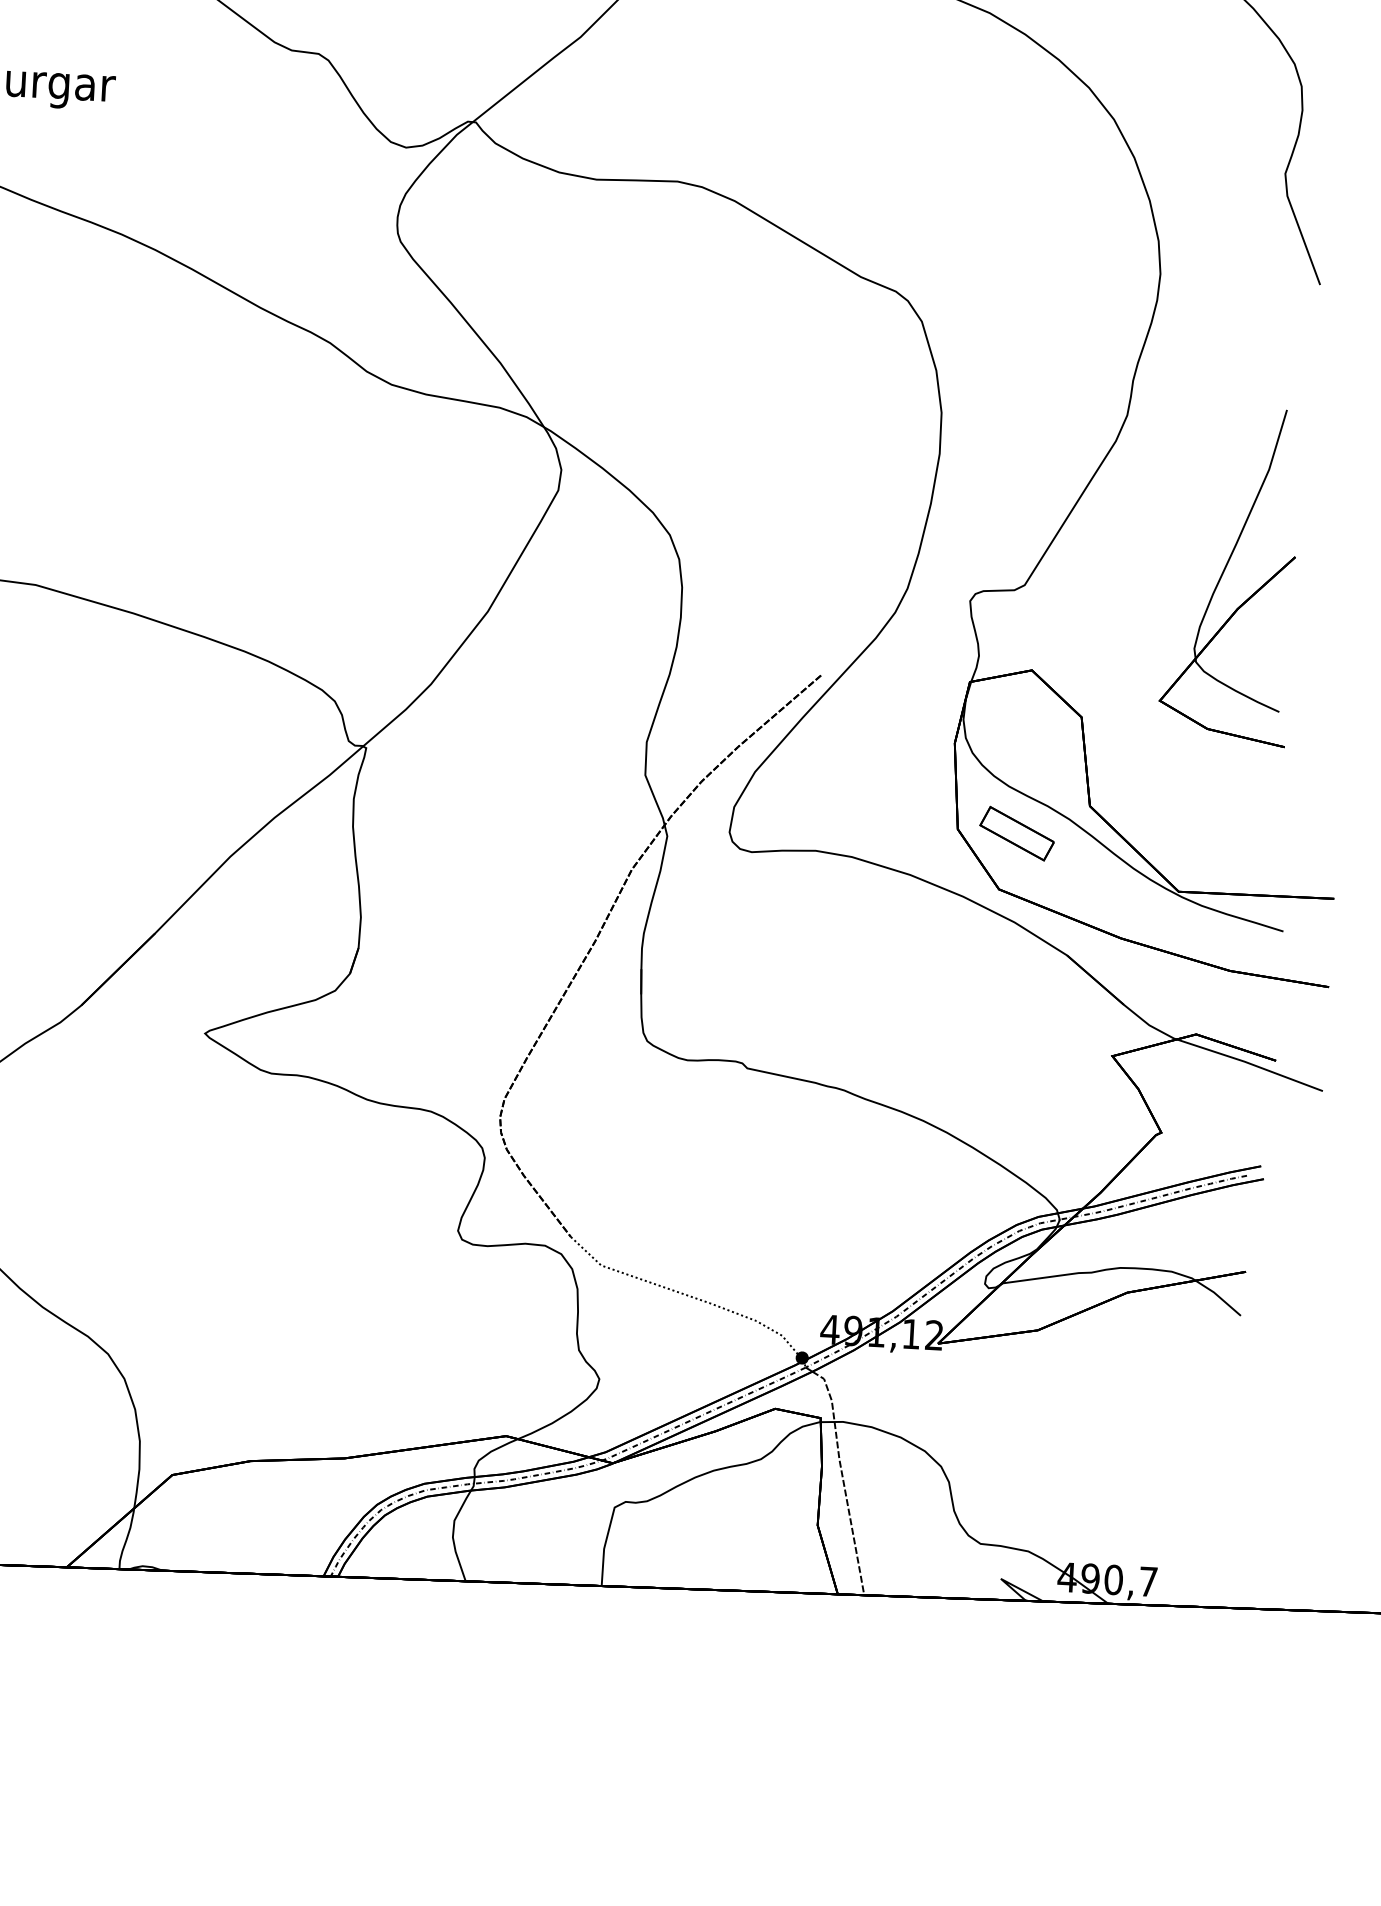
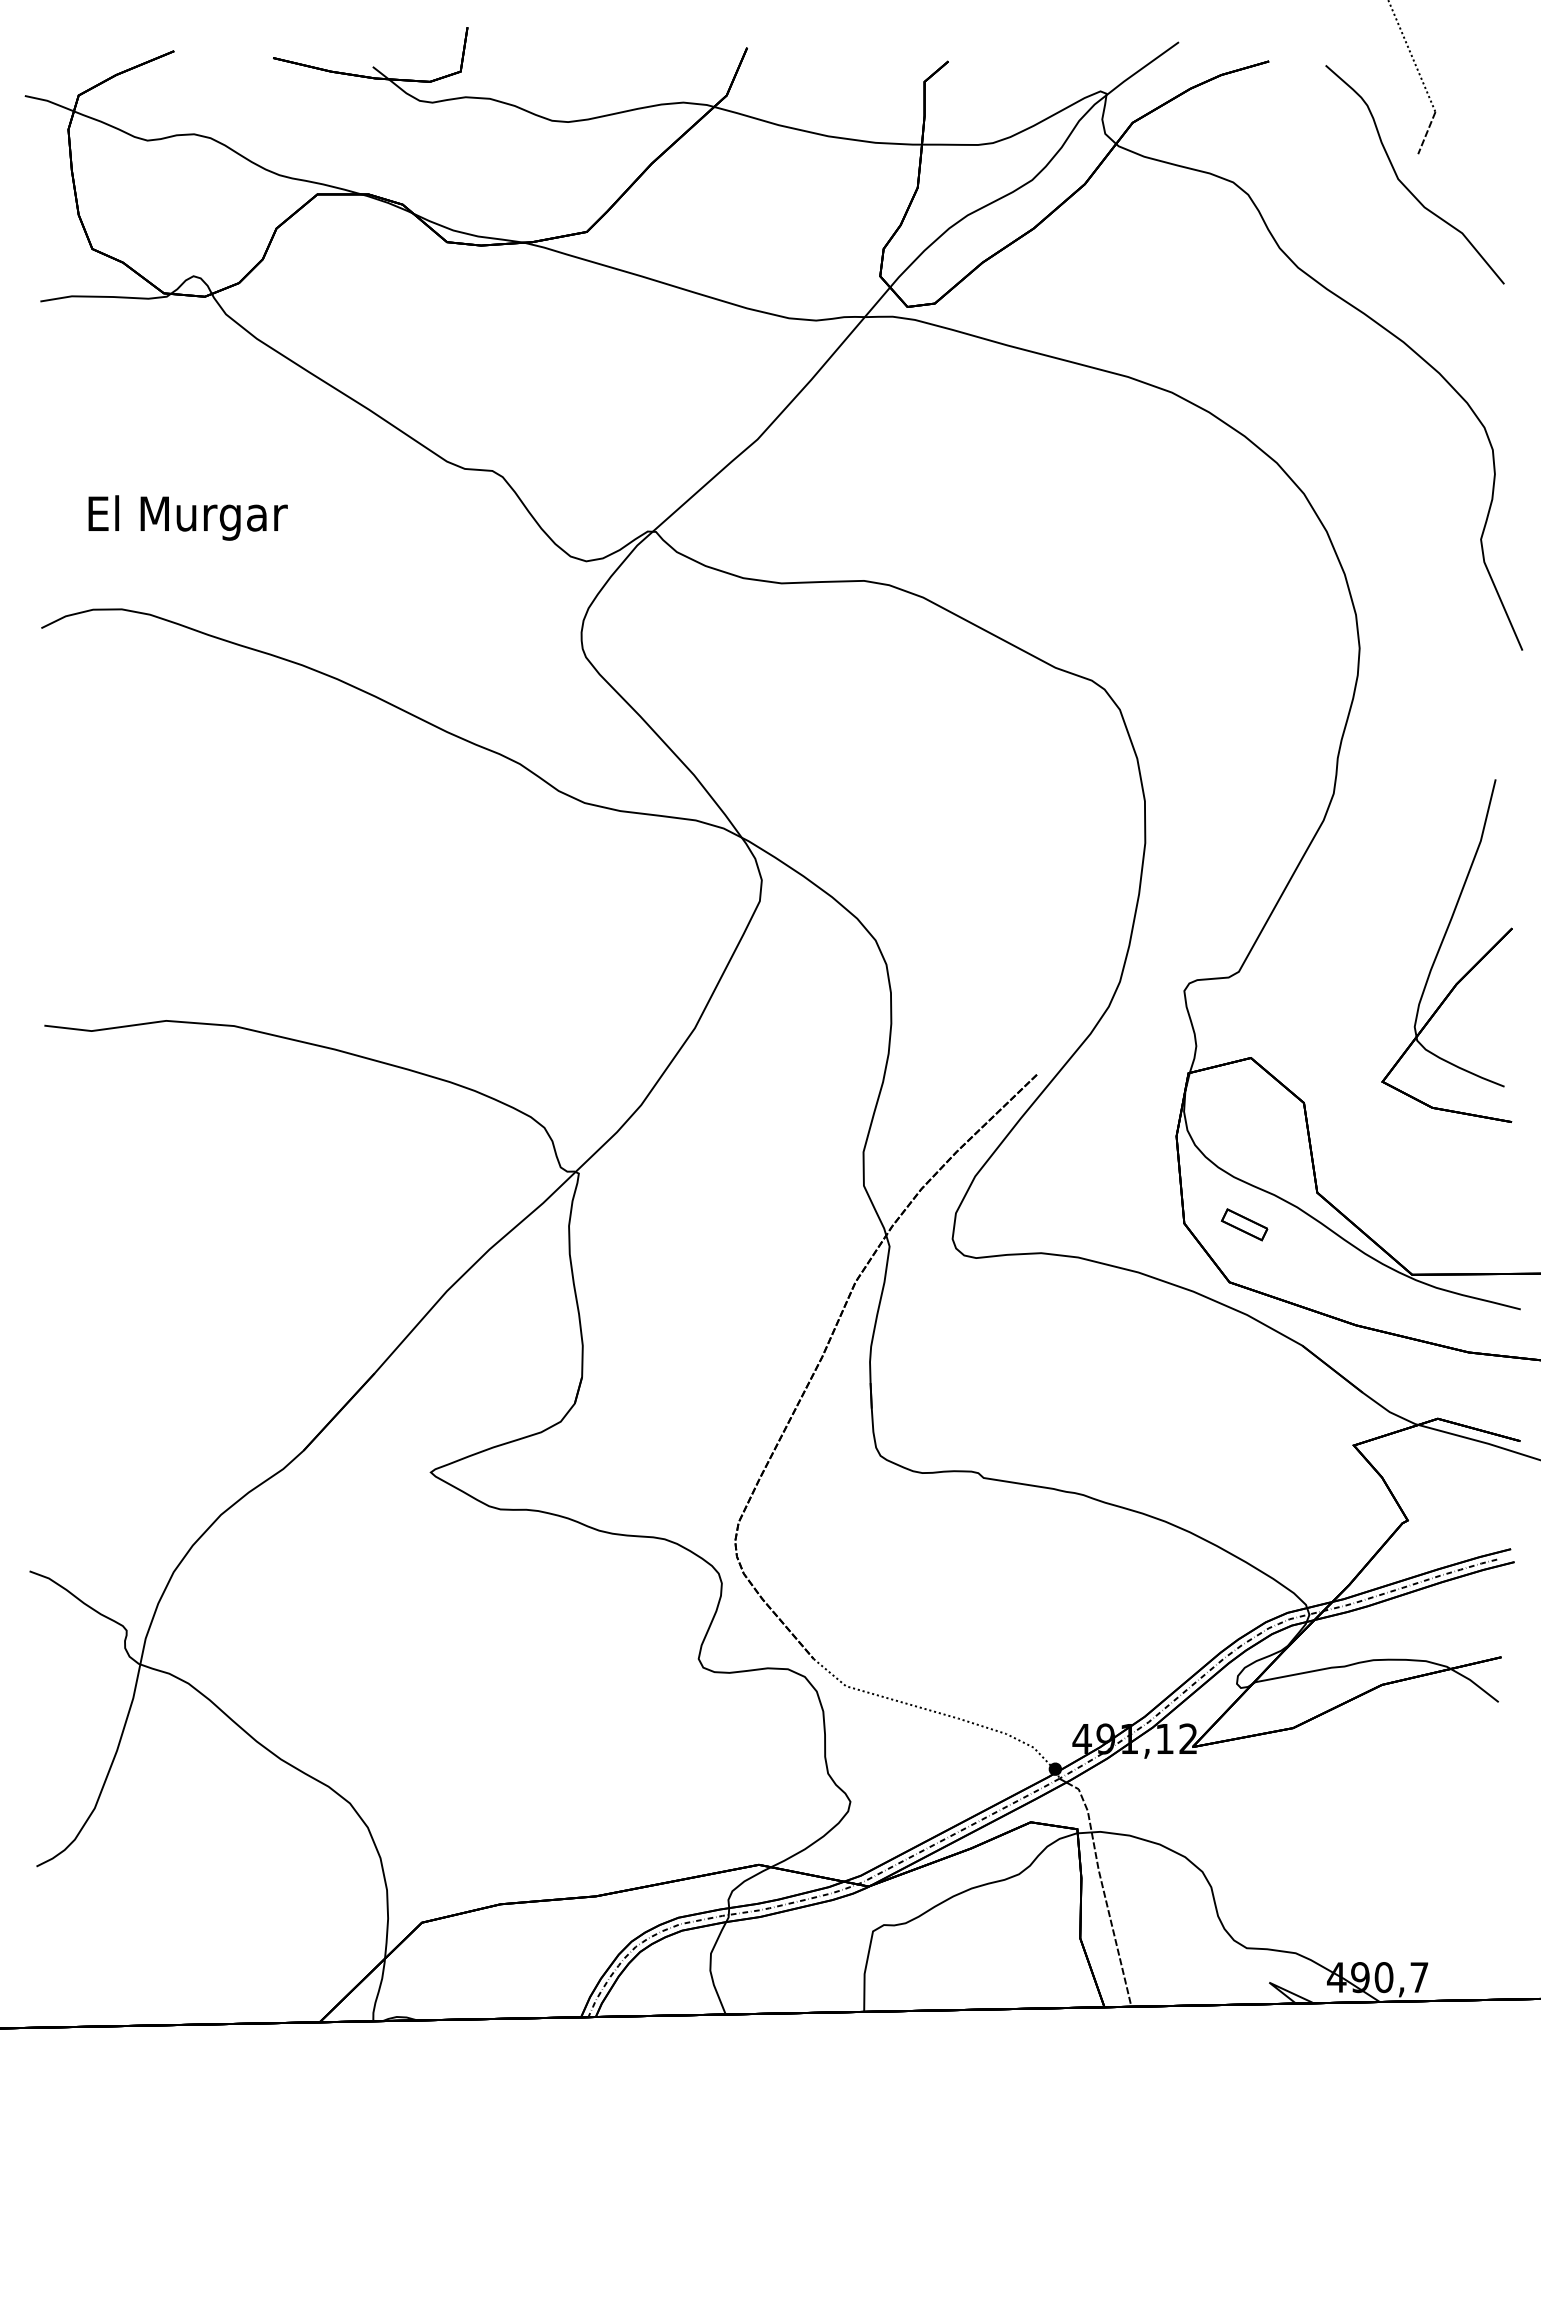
part: (1016, 833) -> (1244, 1224), size x0.6

